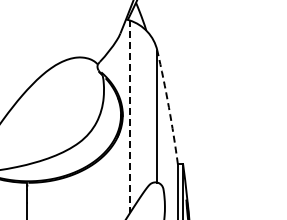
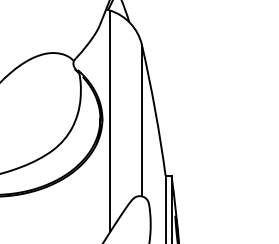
arc: (168, 107) -> (154, 110), dashed -> solid
line: (129, 116) -> (110, 120), dashed -> solid

